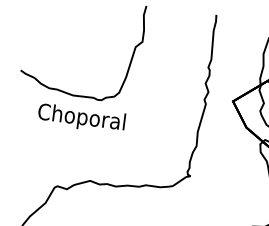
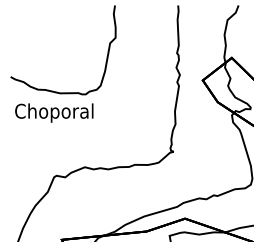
text: (81, 118) -> (54, 112), moved

